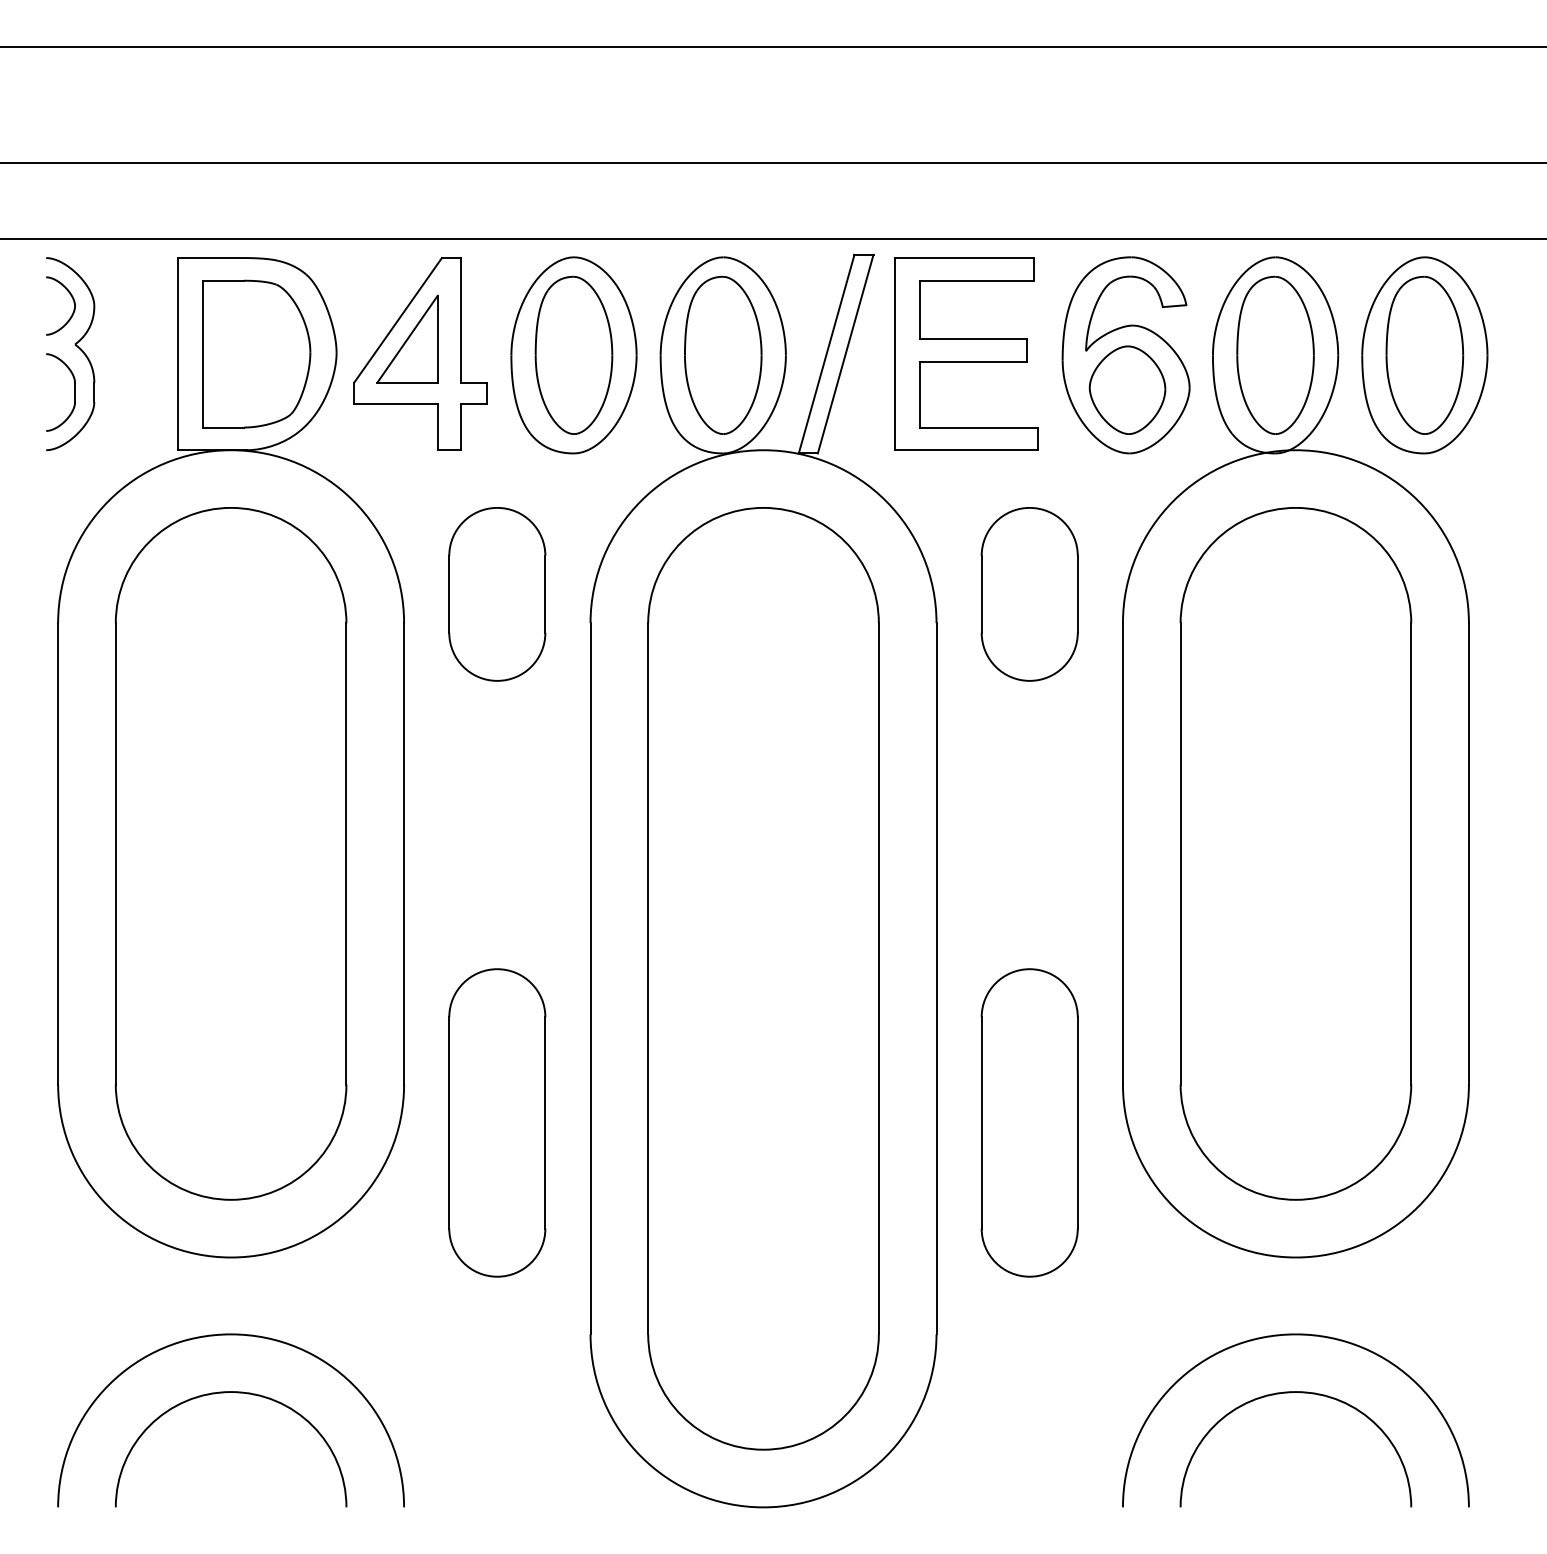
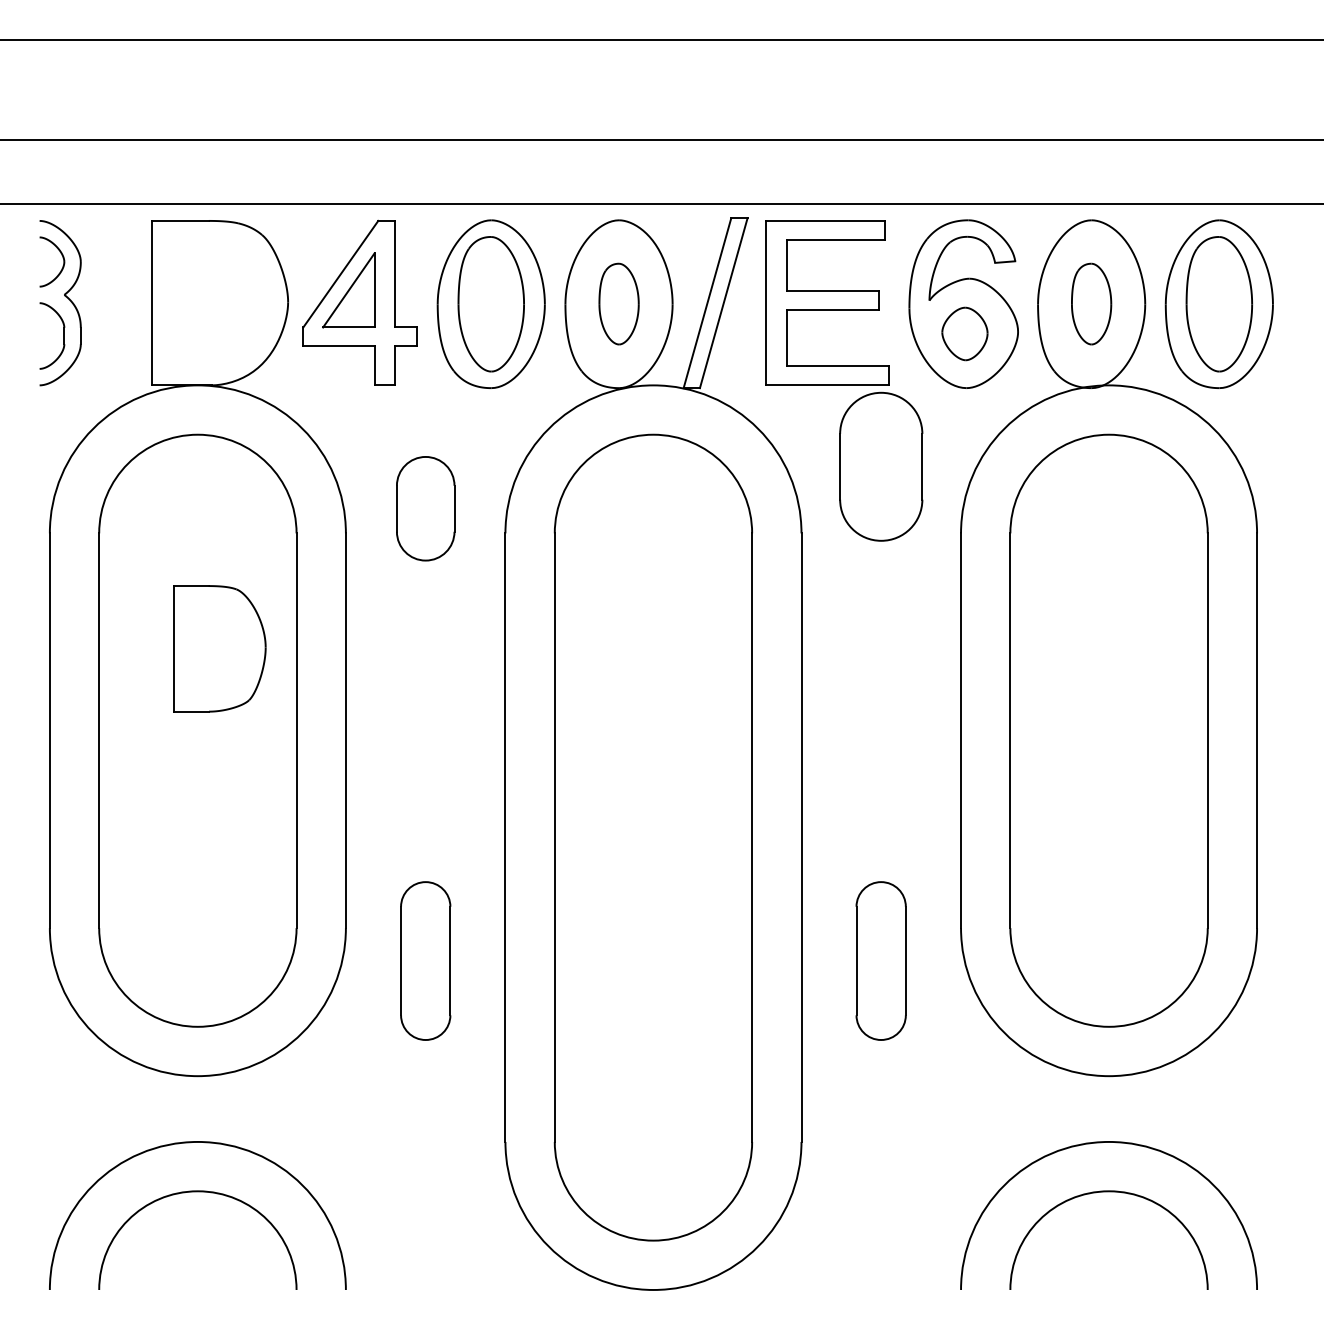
part: (256, 353) -> (219, 648), moved
part: (723, 354) -> (619, 303), size x0.6
part: (1275, 354) -> (1091, 303), size x0.6
part: (1127, 389) -> (964, 333), size x0.7
part: (497, 594) -> (425, 508), size x0.7
part: (1029, 594) -> (881, 466), moved
part: (497, 1122) -> (425, 960), size x0.6
part: (1029, 1122) -> (881, 960), size x0.6

